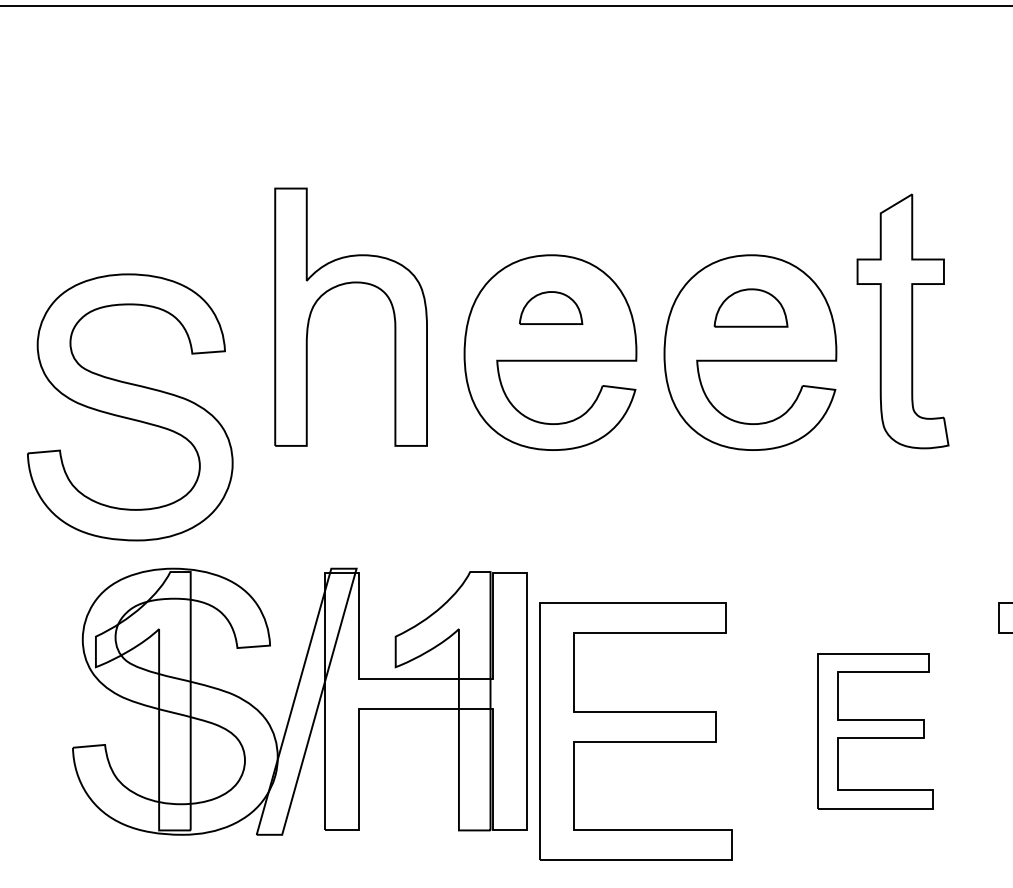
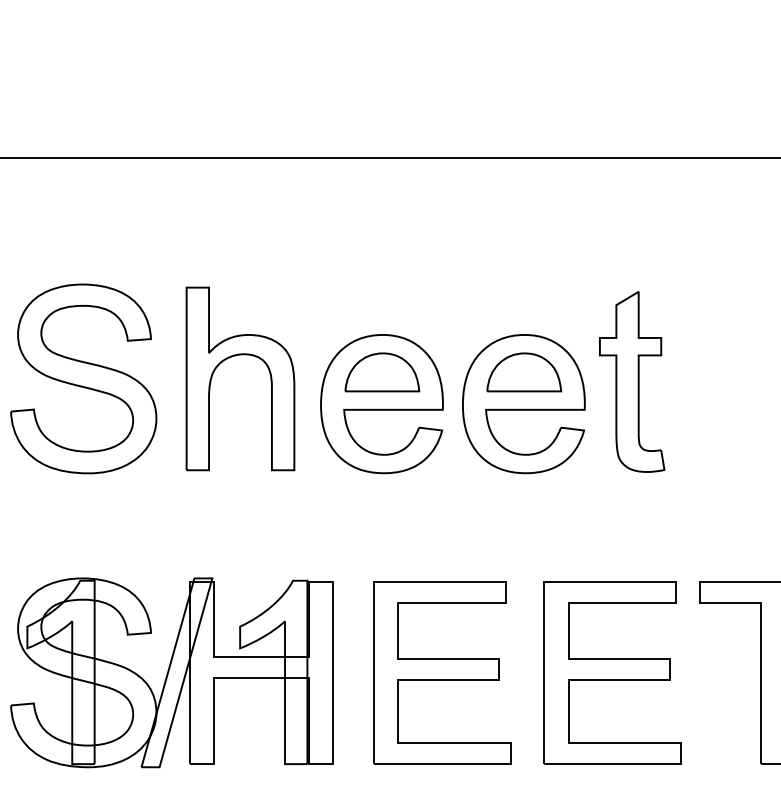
part: (551, 308) -> (382, 372), size x1.67
part: (751, 308) -> (524, 372), size x1.43
part: (129, 406) -> (83, 378), moved
part: (298, 701) -> (171, 672), moved
part: (875, 730) -> (612, 672), size x1.67

